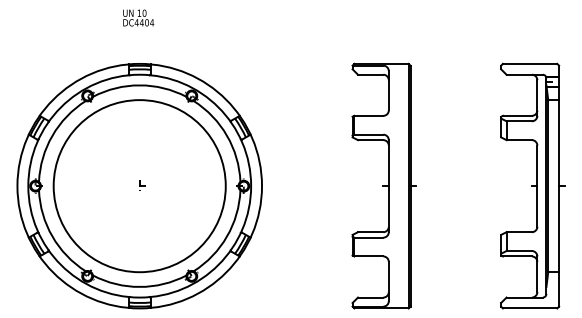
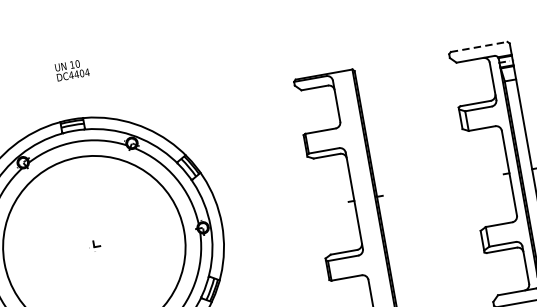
text: (138, 17) -> (72, 69), moved
line: (530, 63) -> (479, 46), solid -> dashed

